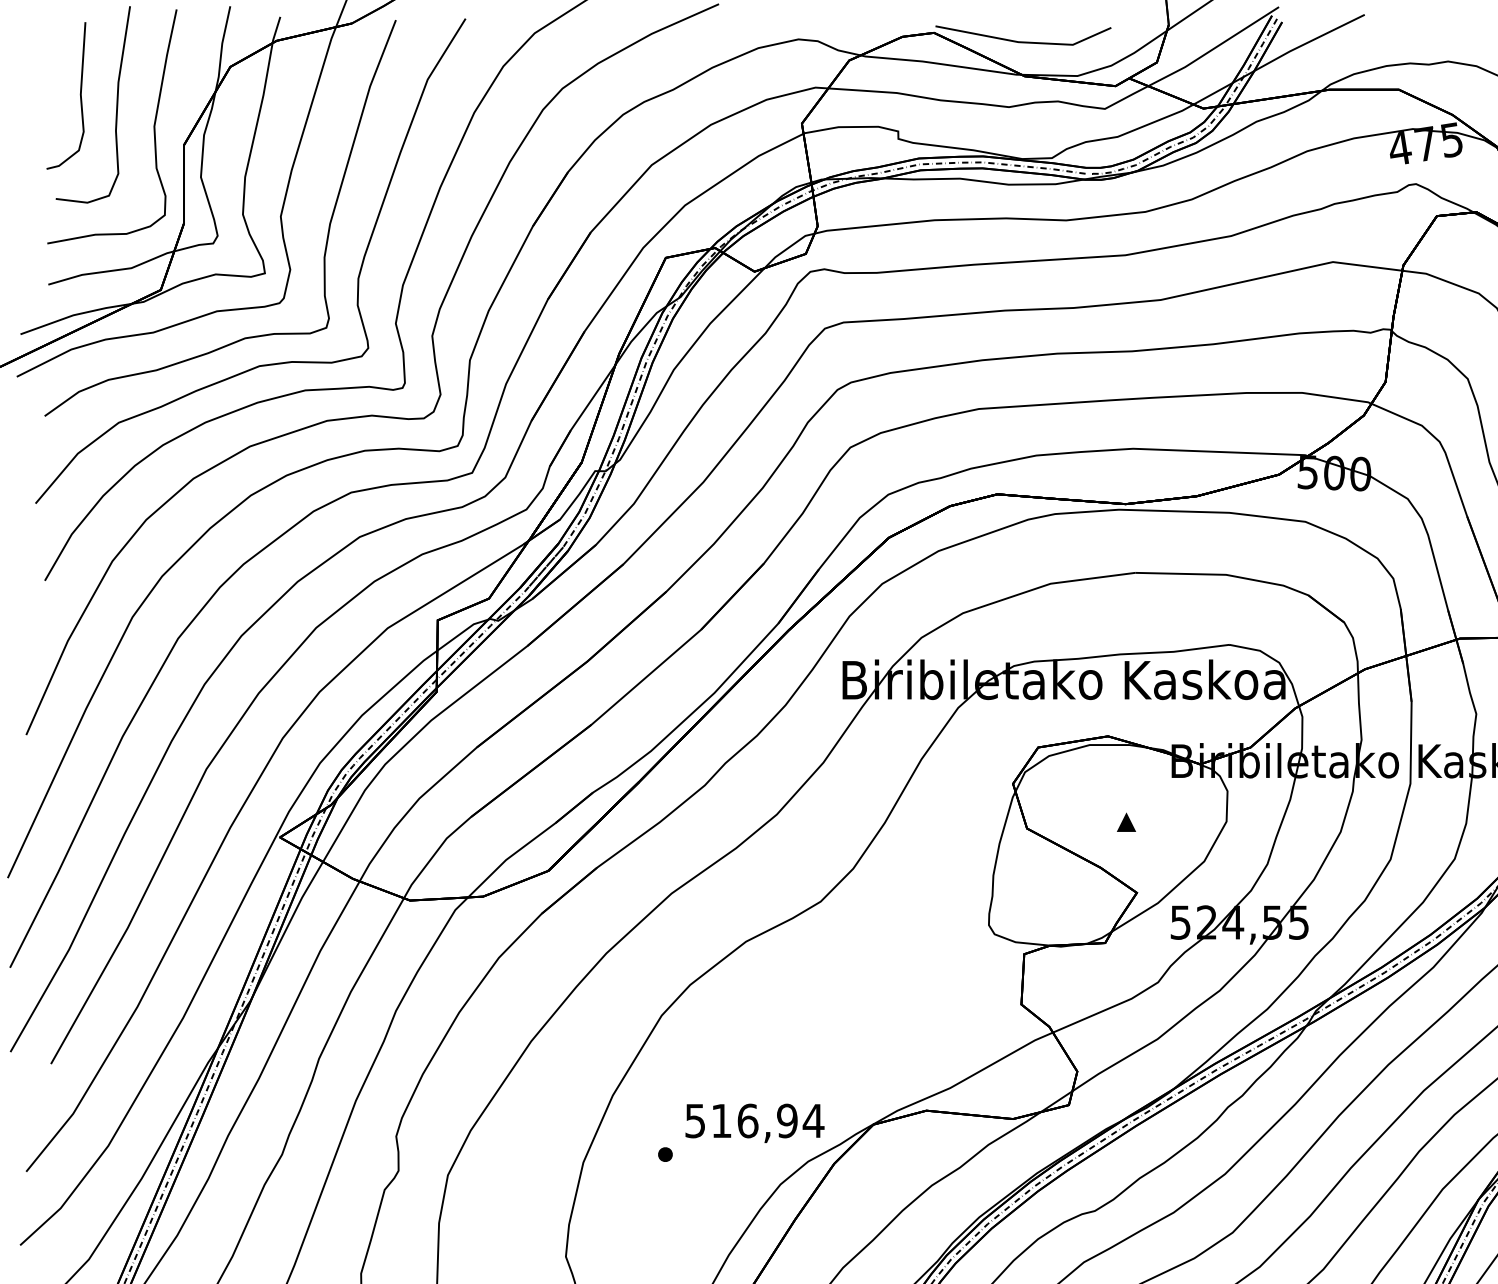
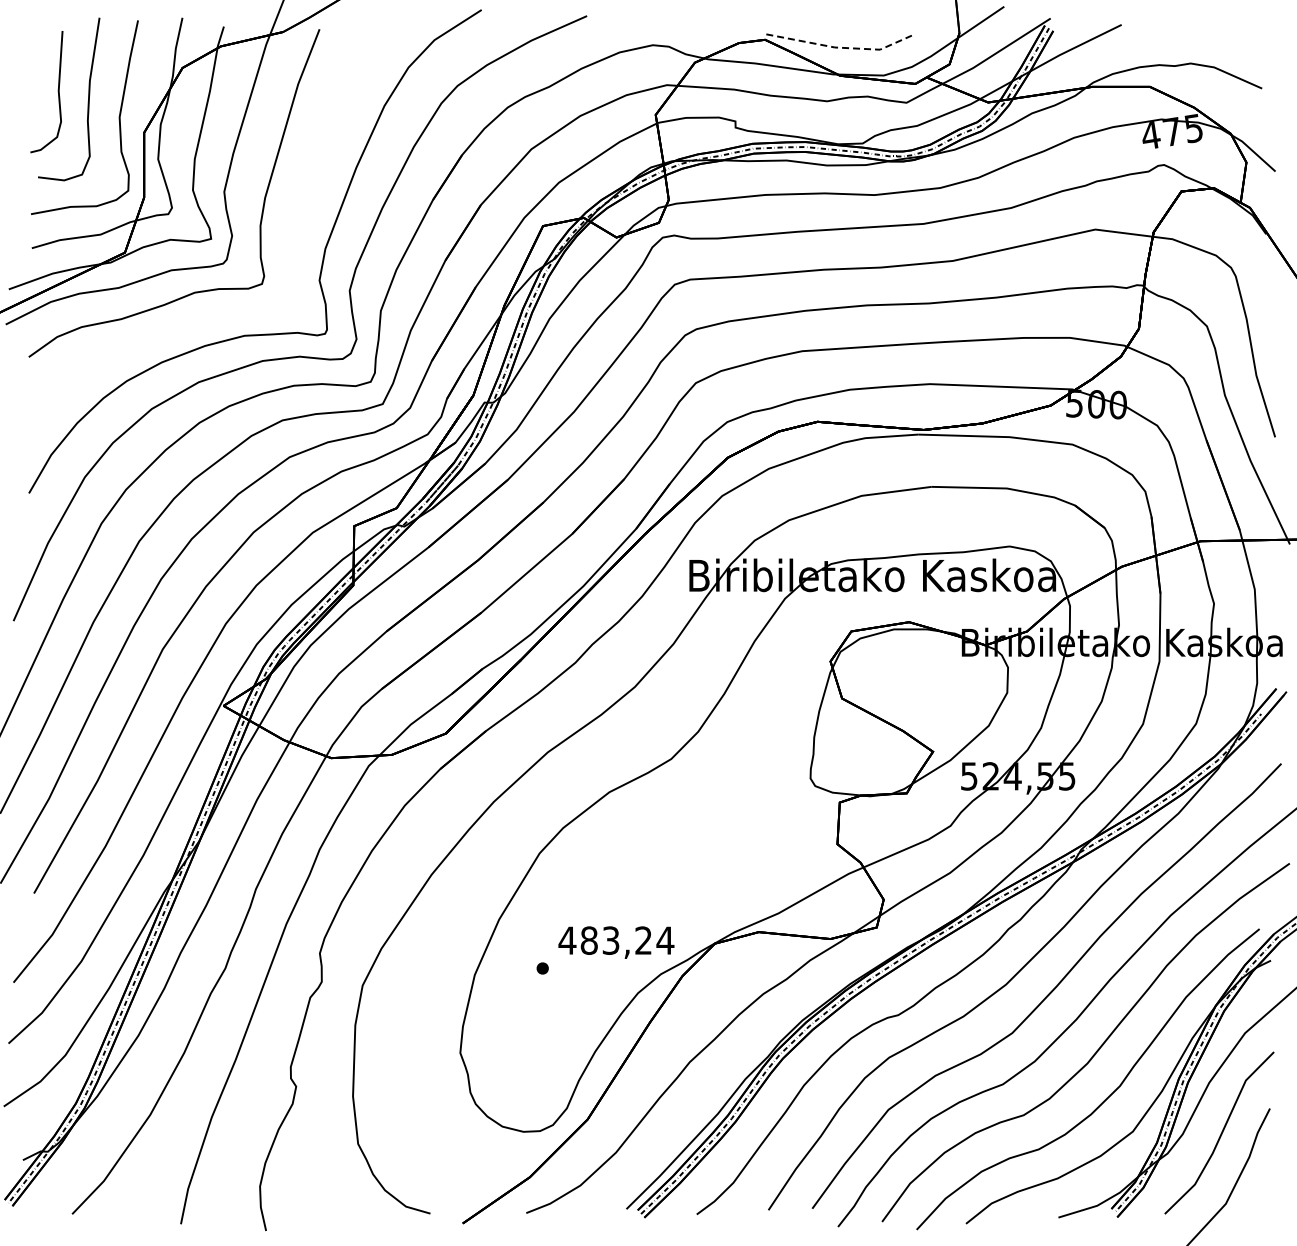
line: (1025, 42) -> (840, 47), solid -> dashed
curve: (267, 363) -> (213, 313), removed
part: (1126, 822) -> (924, 693), removed
text: (741, 1120) -> (605, 940), 516,94 -> 483,24

